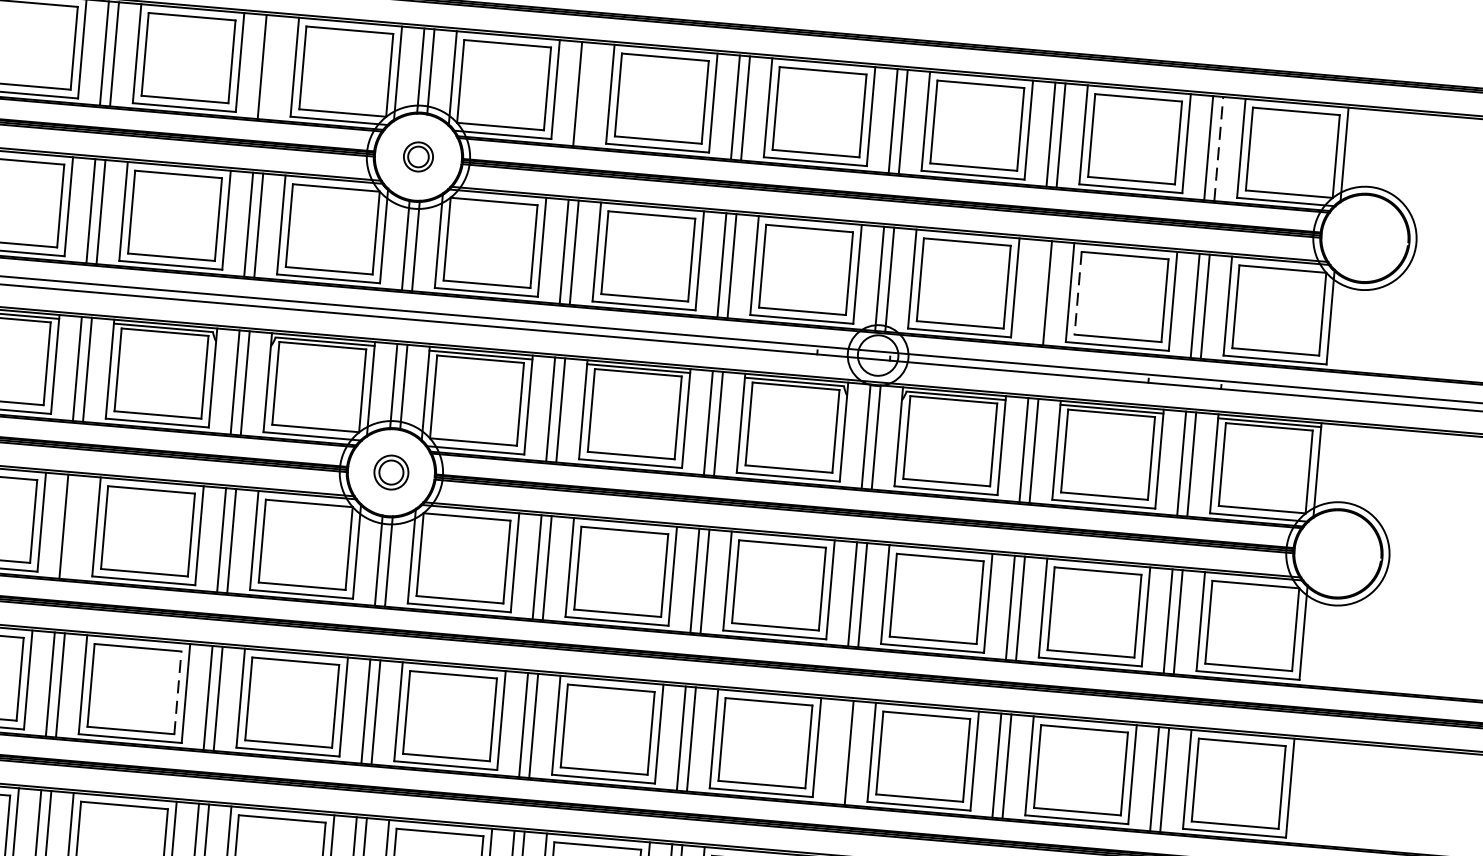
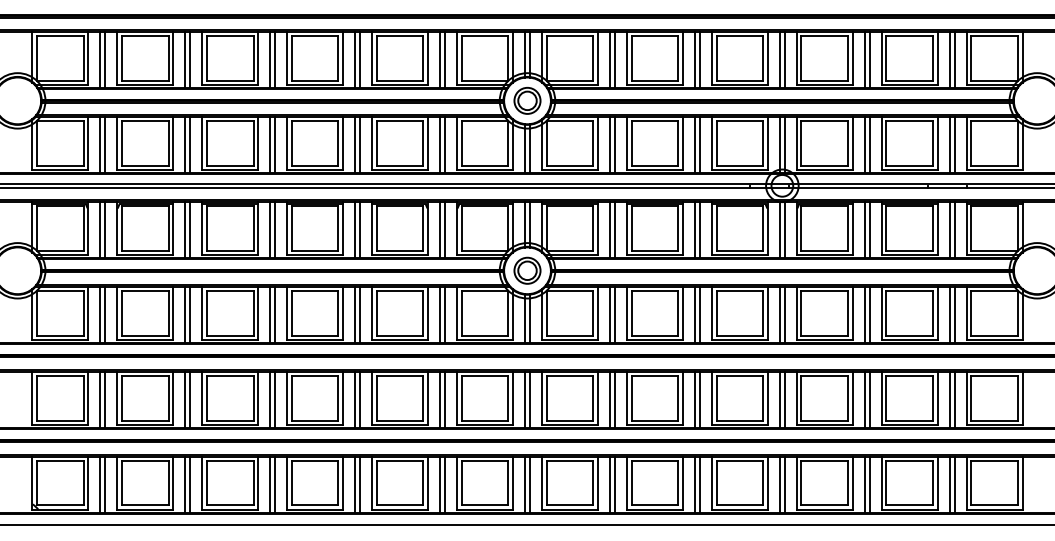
line: (272, 67) -> (445, 59), added
line: (588, 94) -> (615, 59), added
line: (1219, 148) -> (955, 59), dashed -> solid
part: (418, 156) -> (527, 100), size x1.67
line: (1037, 291) -> (864, 144), added
line: (1078, 293) -> (886, 143), dashed -> solid
part: (391, 472) -> (527, 270), size x1.43
line: (74, 527) -> (360, 314), added
line: (178, 691) -> (423, 397), dashed -> solid
line: (838, 751) -> (779, 399), added

